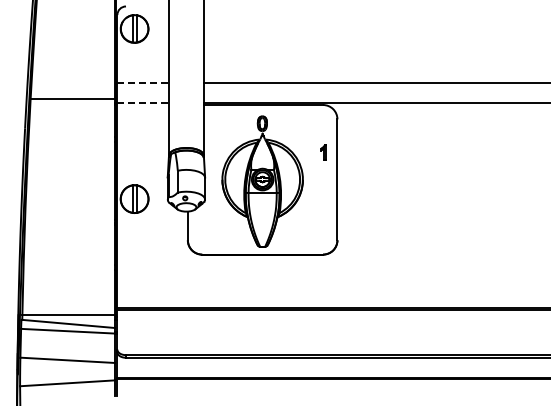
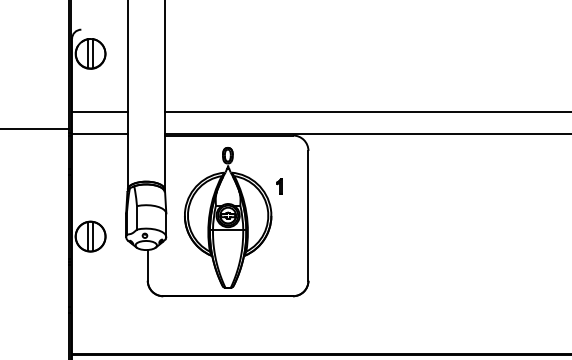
line: (143, 83) -> (100, 112), dashed -> solid
line: (143, 103) -> (100, 133), dashed -> solid
part: (323, 152) -> (279, 186), moved

